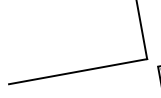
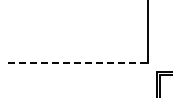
line: (78, 71) -> (78, 62), solid -> dashed

